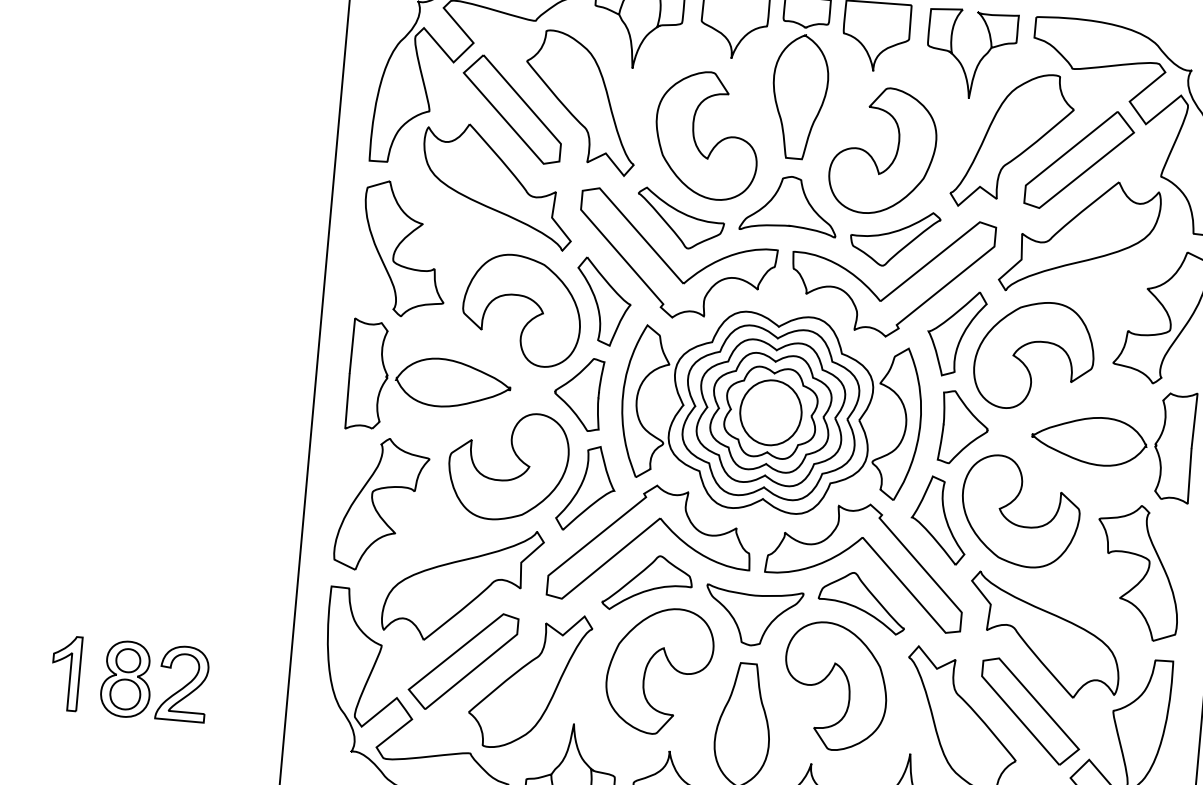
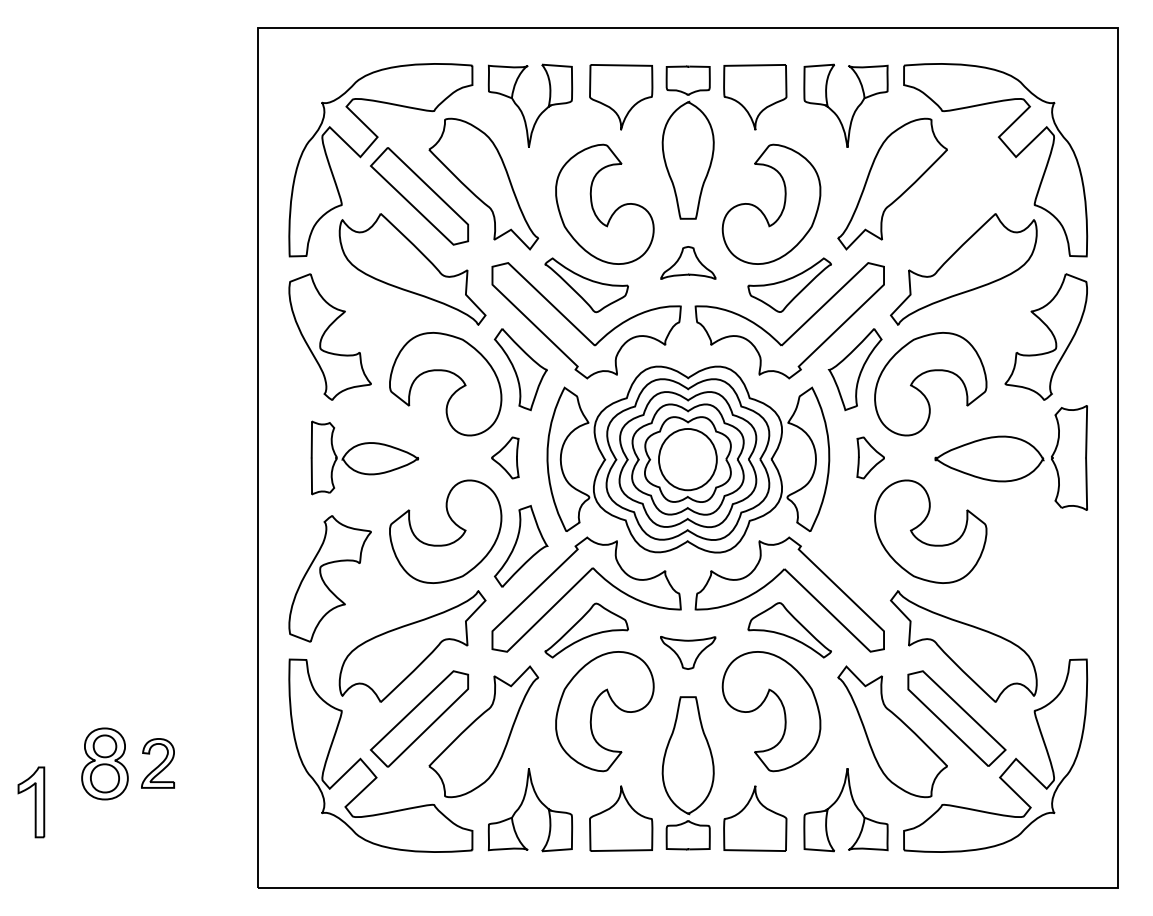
part: (1079, 160) -> (956, 196), removed
part: (790, 204) -> (688, 262), size x0.6
part: (429, 380) -> (364, 457), size x0.7
part: (578, 393) -> (505, 457), size x0.6
part: (963, 427) -> (870, 457), size x0.6
part: (938, 519) -> (854, 545), removed
part: (1143, 575) -> (1051, 581), removed
part: (752, 616) -> (687, 652), size x0.6
part: (66, 673) -> (31, 802), moved
part: (182, 683) -> (157, 763), size x0.7

